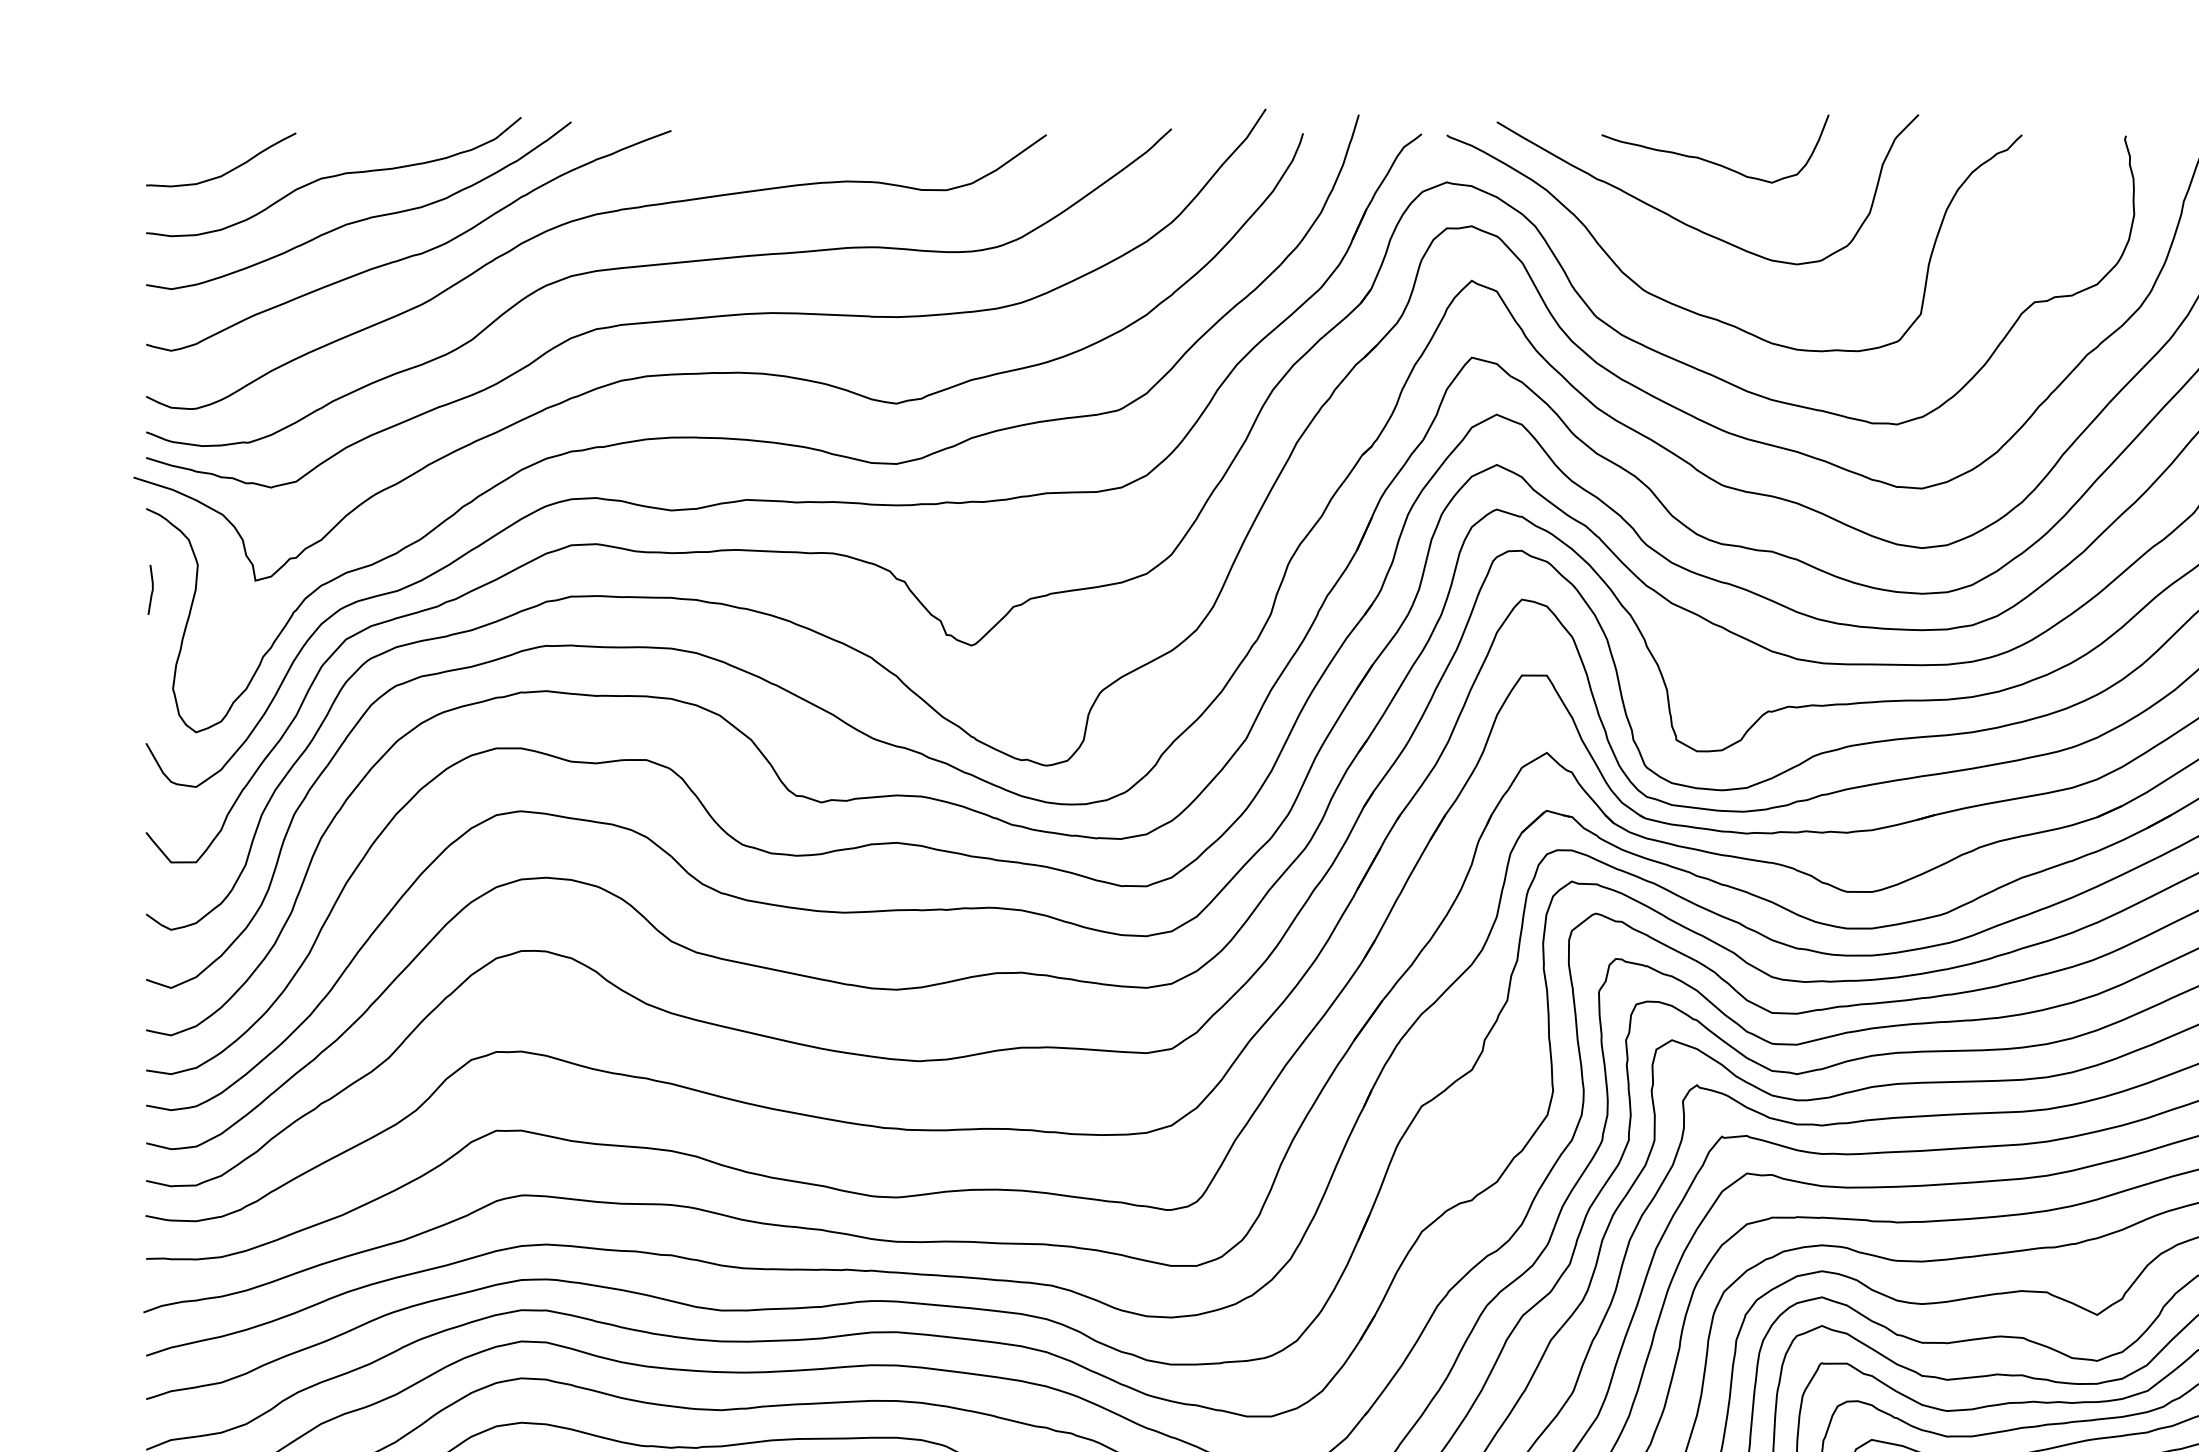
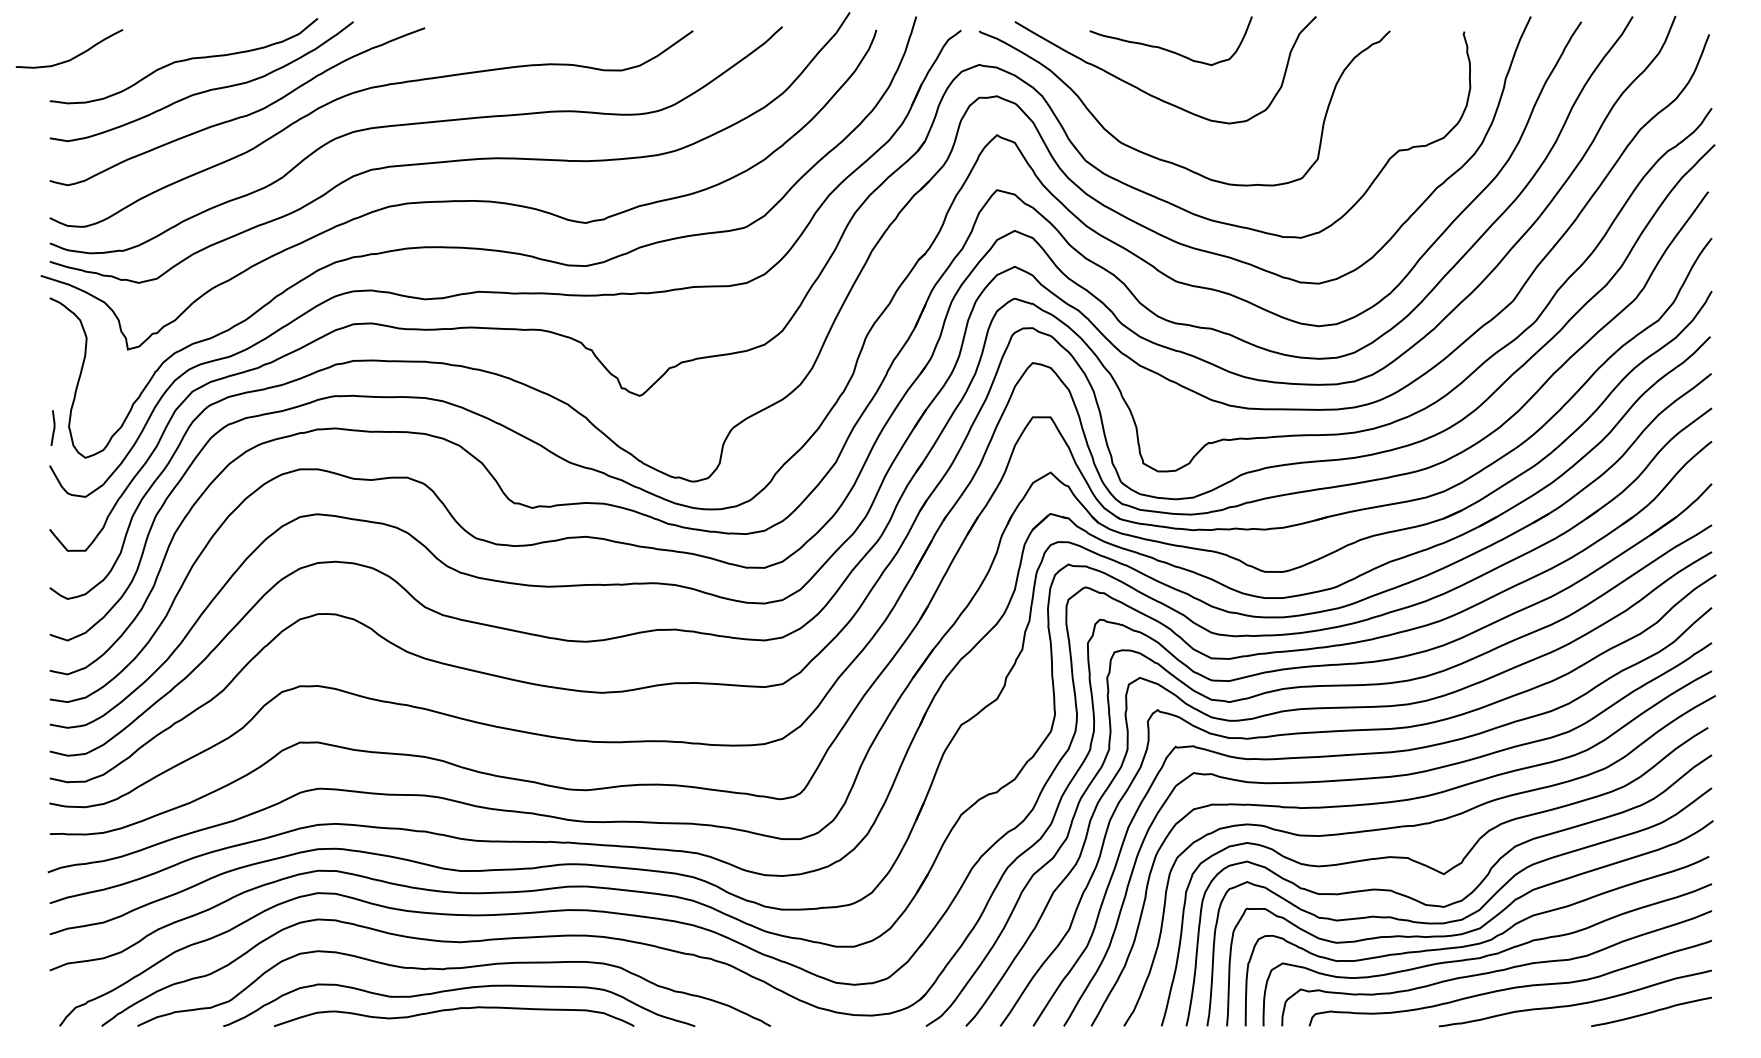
curve: (228, 170) -> (74, 56), moved
line: (151, 589) -> (53, 427), moved

